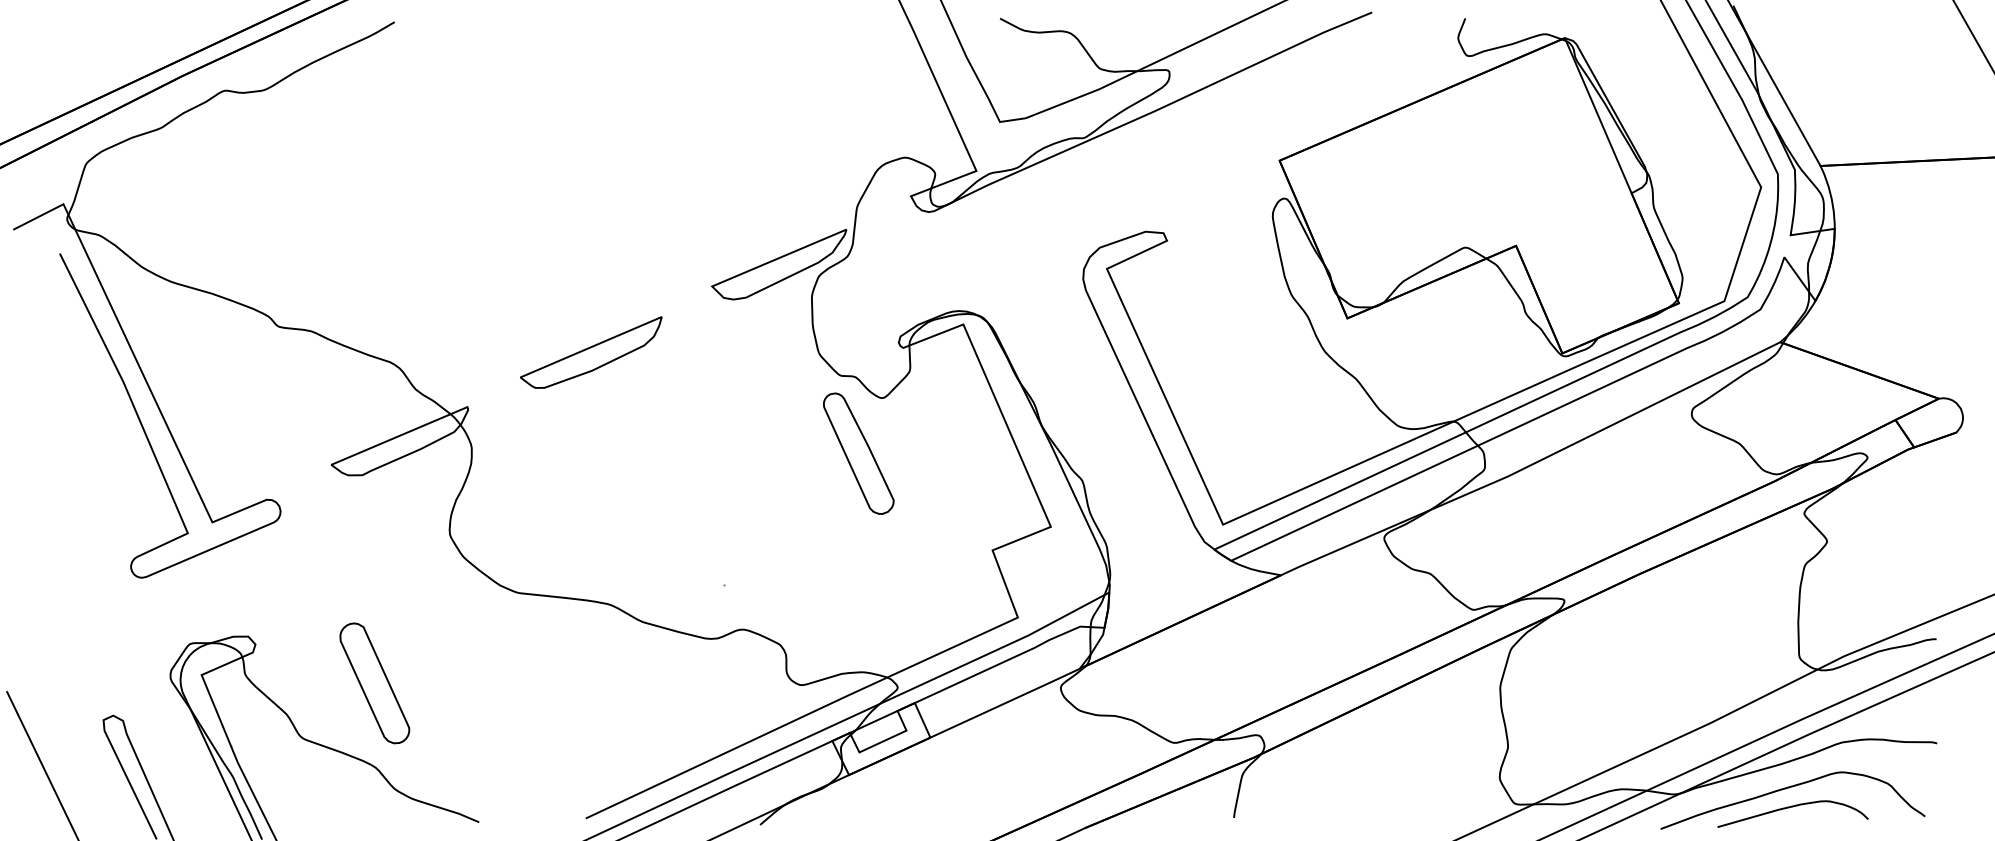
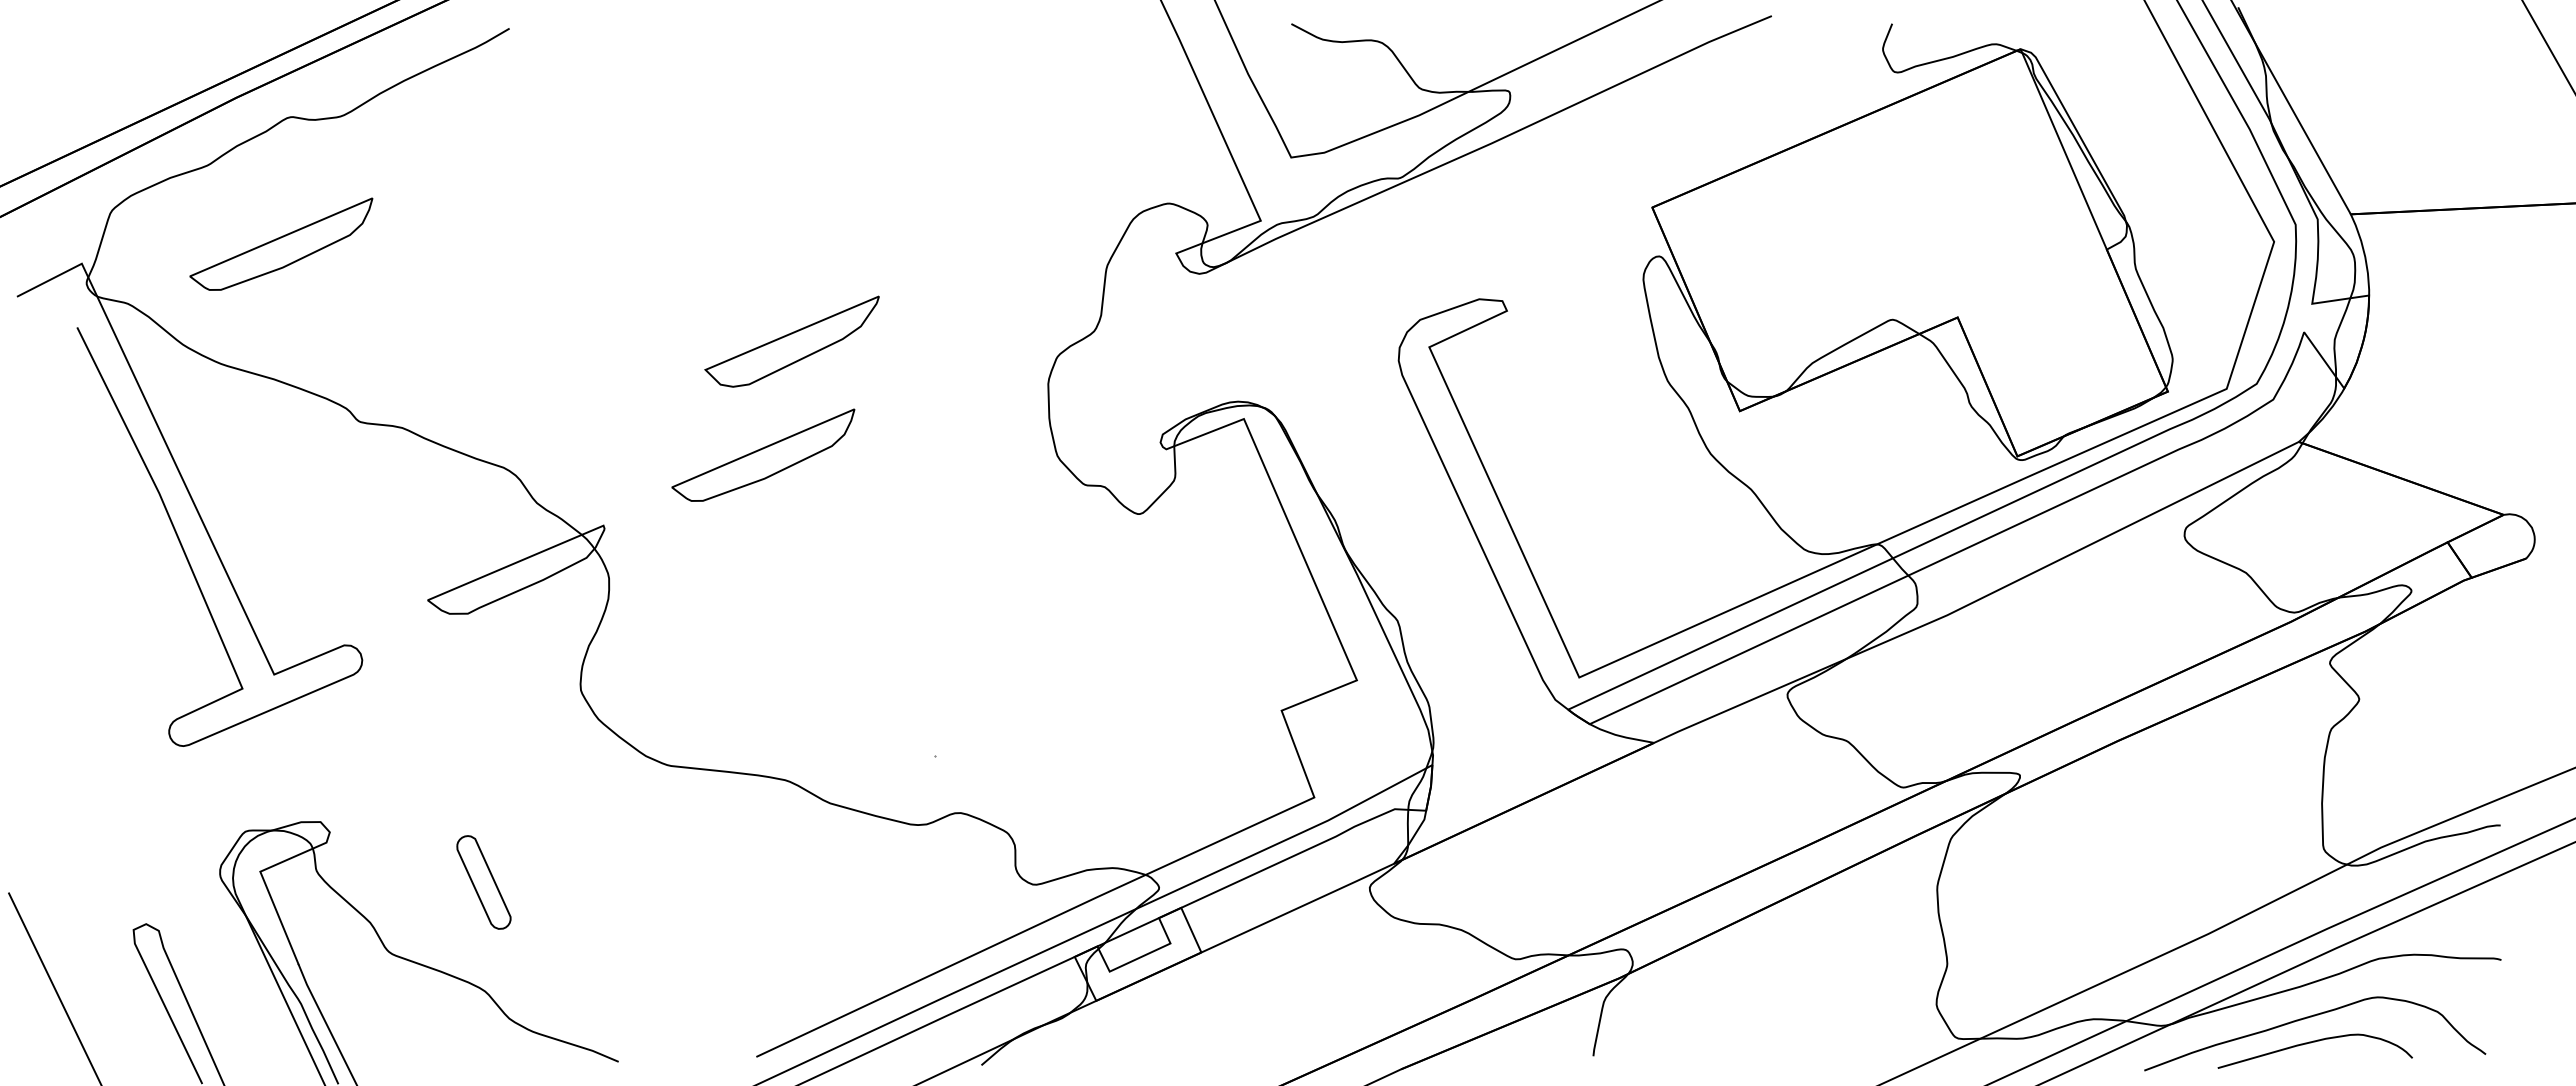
part: (218, 188) -> (281, 243), added
part: (778, 264) -> (791, 341), moved
part: (858, 453) -> (1108, 585), removed
part: (374, 683) -> (483, 882), size x0.6

